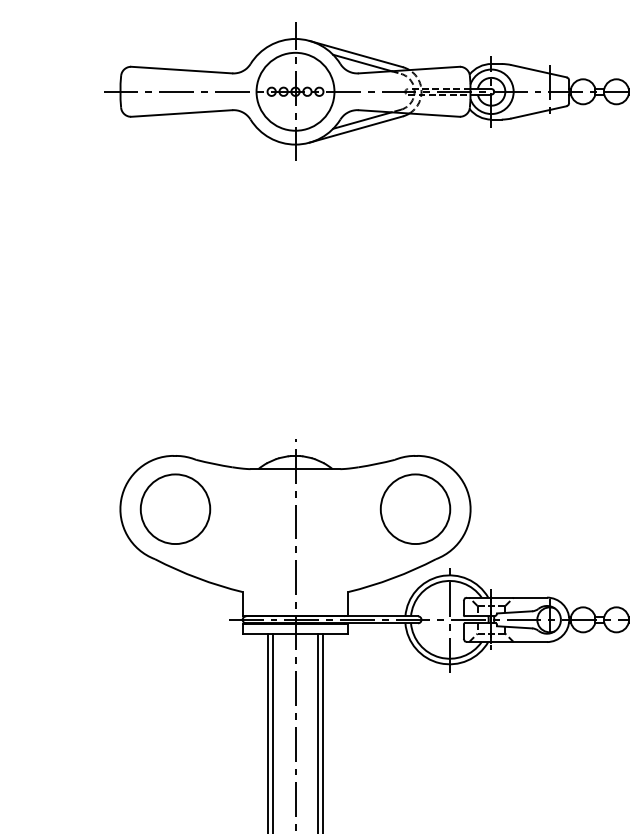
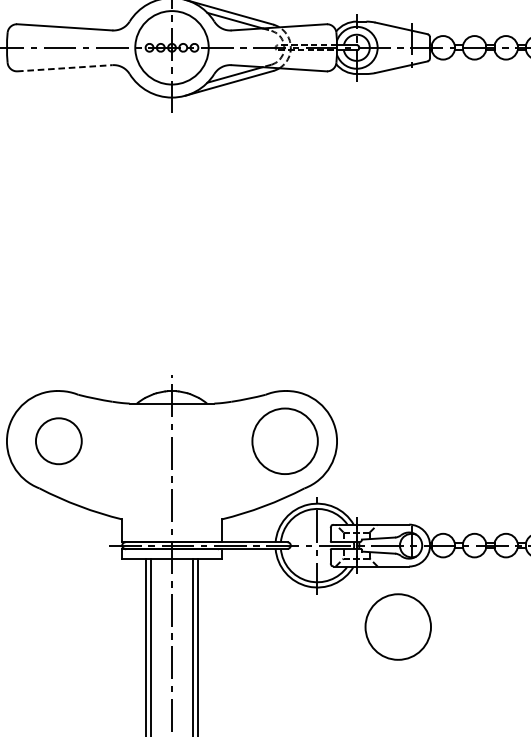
line: (181, 113) -> (64, 68), solid -> dashed
part: (175, 508) -> (58, 440), size x0.7
part: (535, 705) -> (398, 626), added

